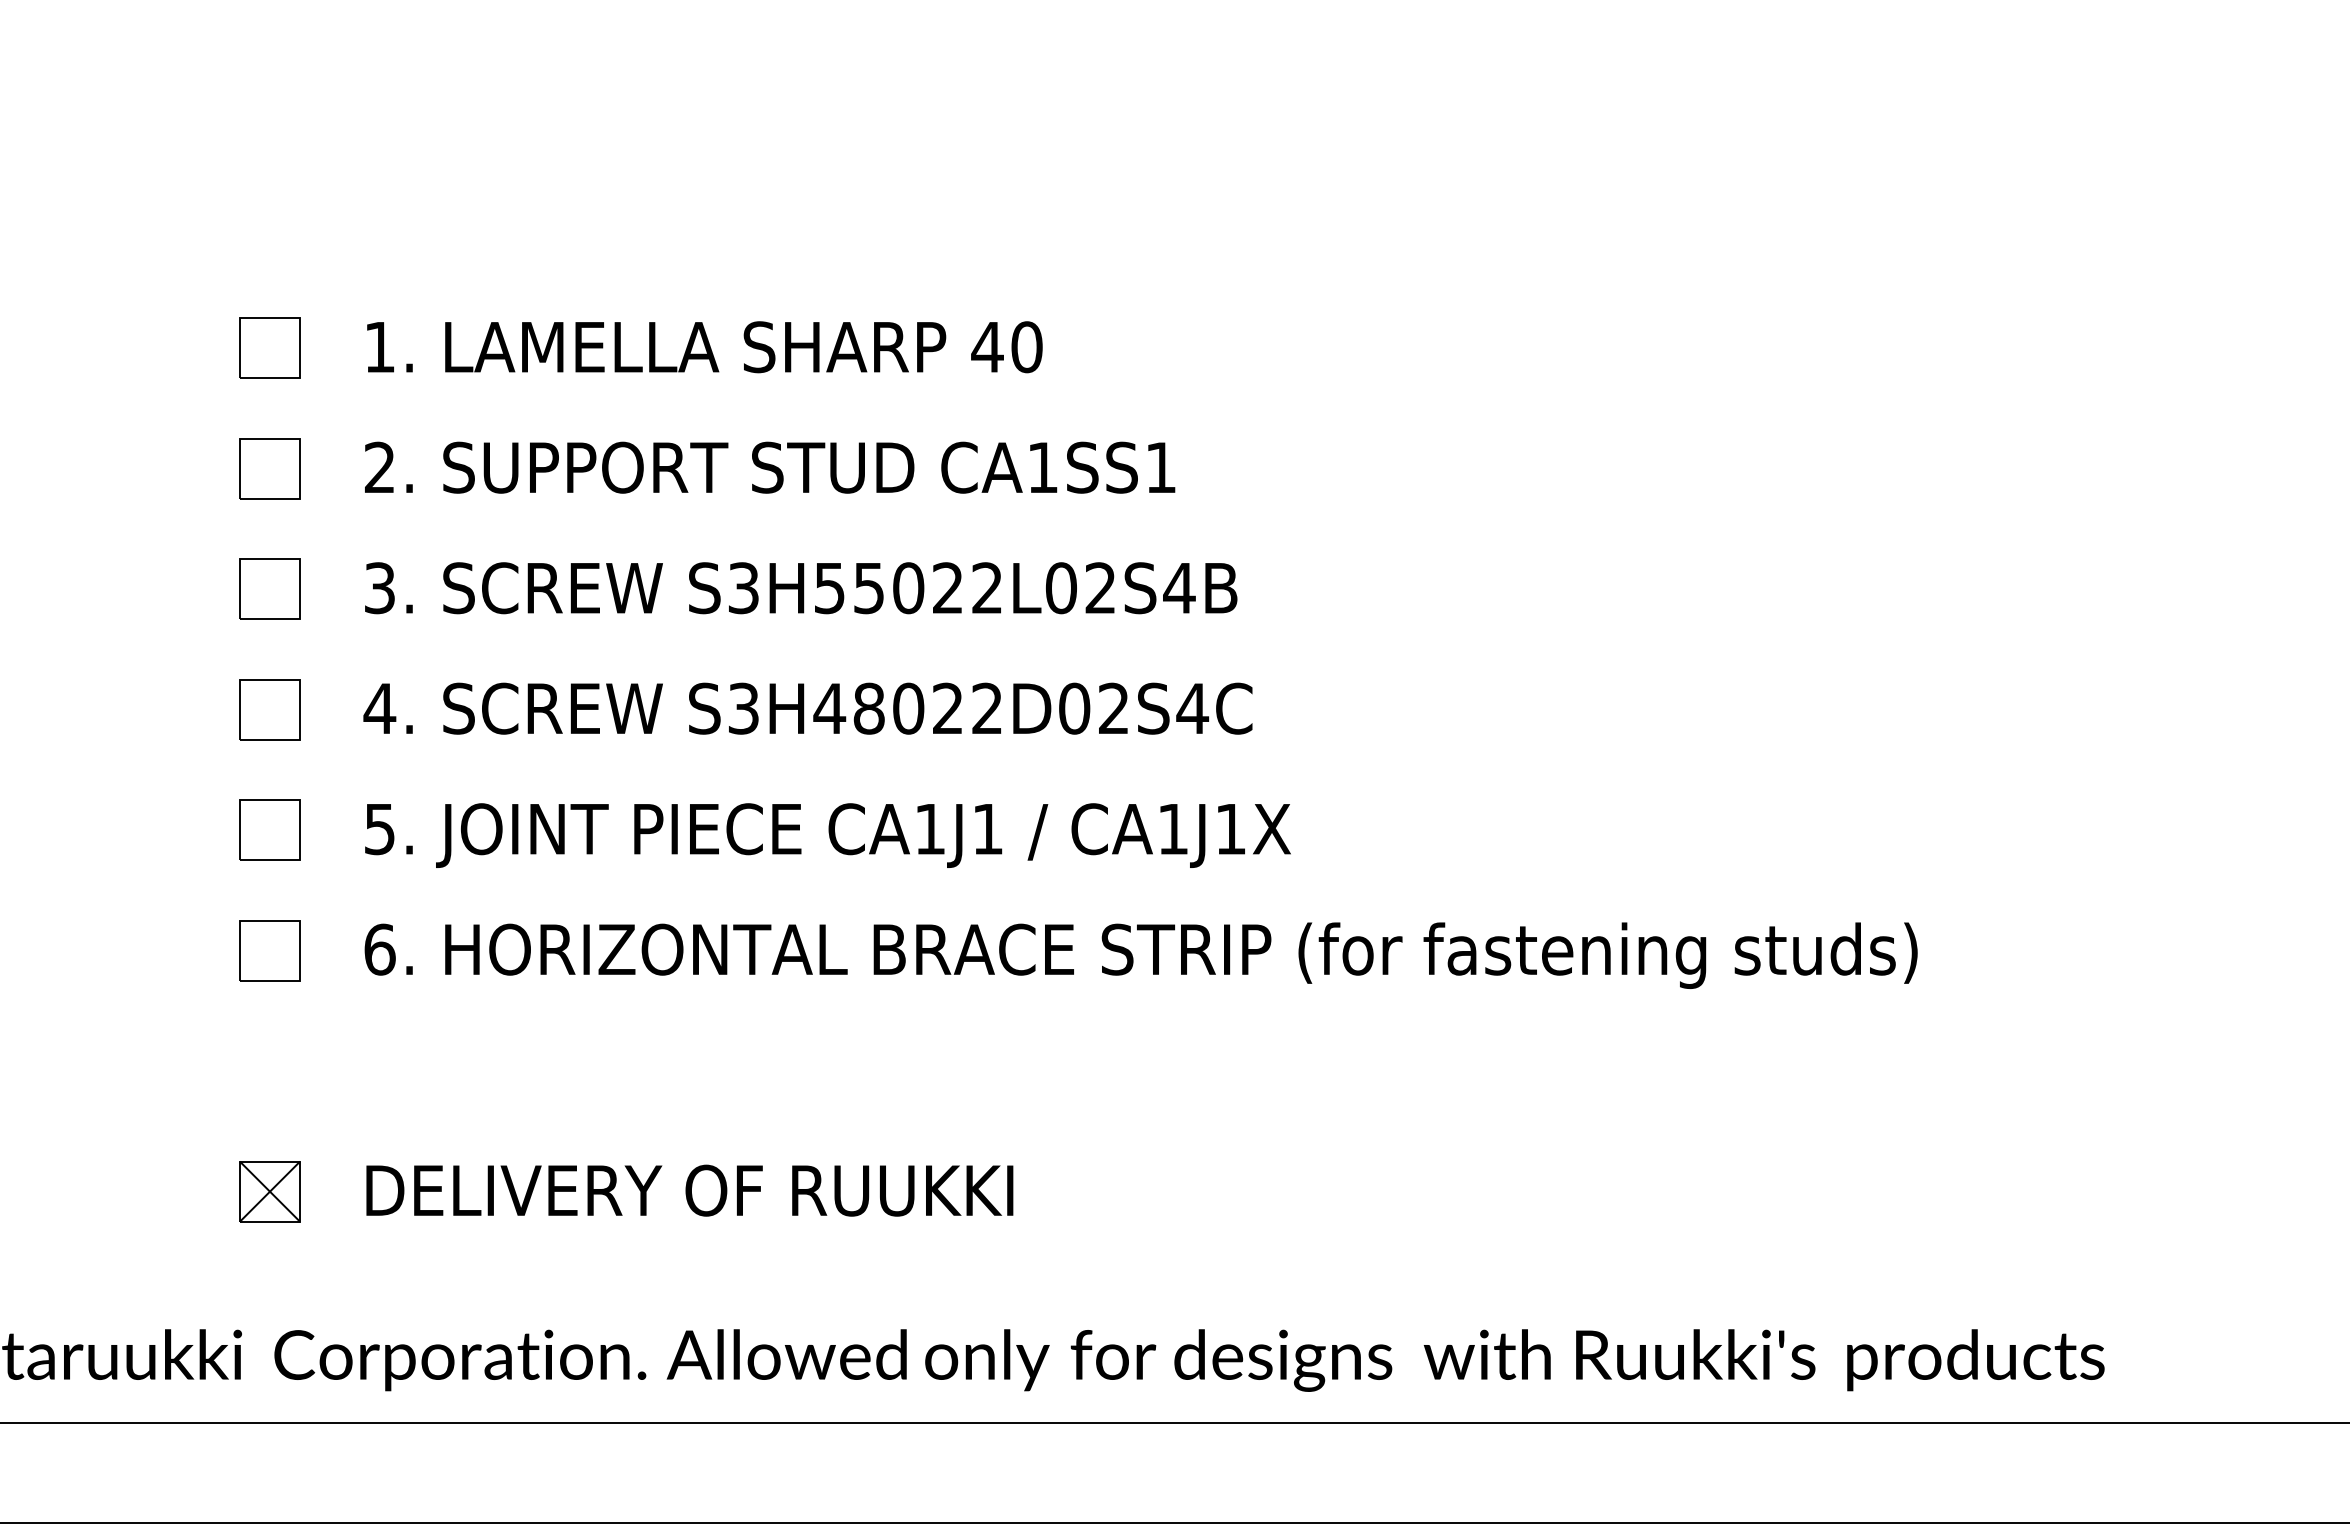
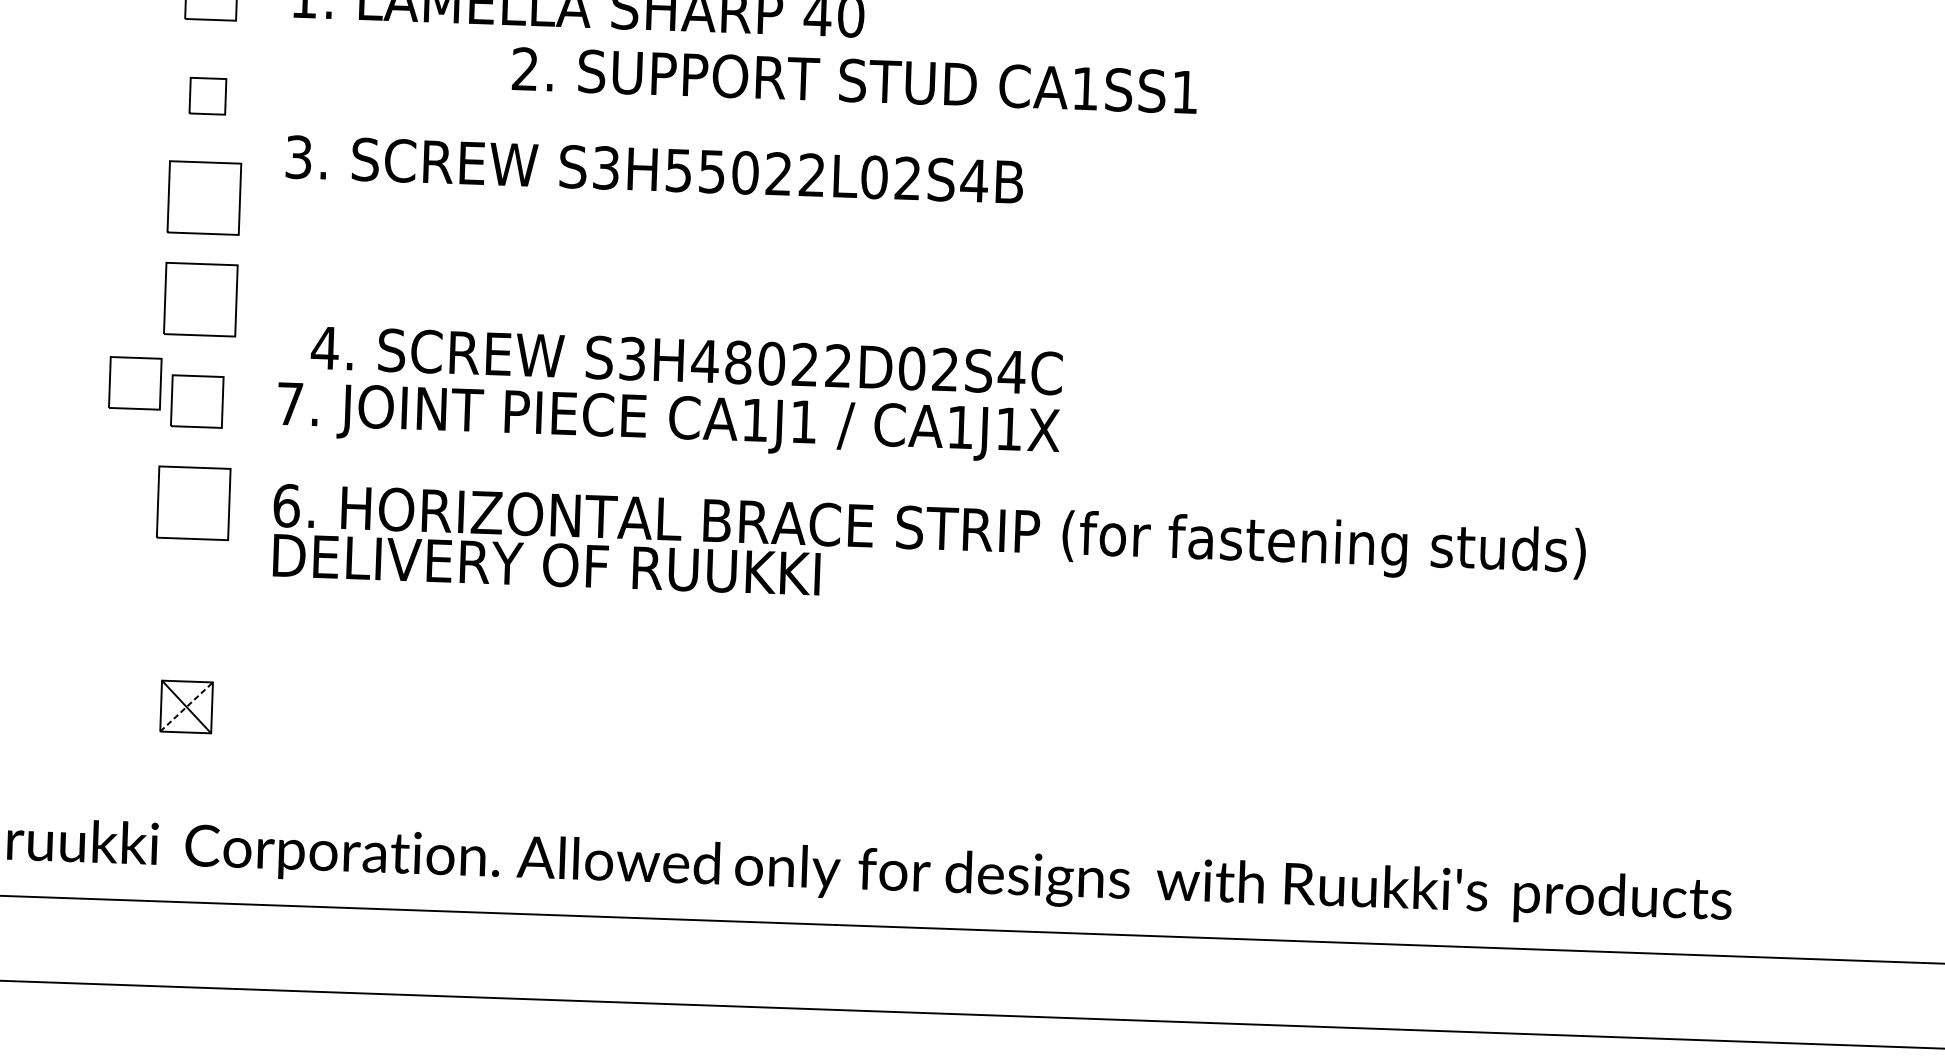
text: (770, 467) -> (855, 80), moved
part: (269, 468) -> (207, 95), size x0.7
part: (269, 588) -> (203, 197), size x1.4
text: (801, 588) -> (654, 169), moved
text: (807, 708) -> (686, 360), moved
part: (269, 709) -> (200, 299), size x1.4
part: (195, 810) -> (134, 382), added
text: (379, 829) -> (289, 404), 5. -> 7.
part: (269, 950) -> (193, 503), size x1.4
text: (689, 1190) -> (546, 564), moved
line: (270, 1191) -> (187, 706), solid -> dashed

